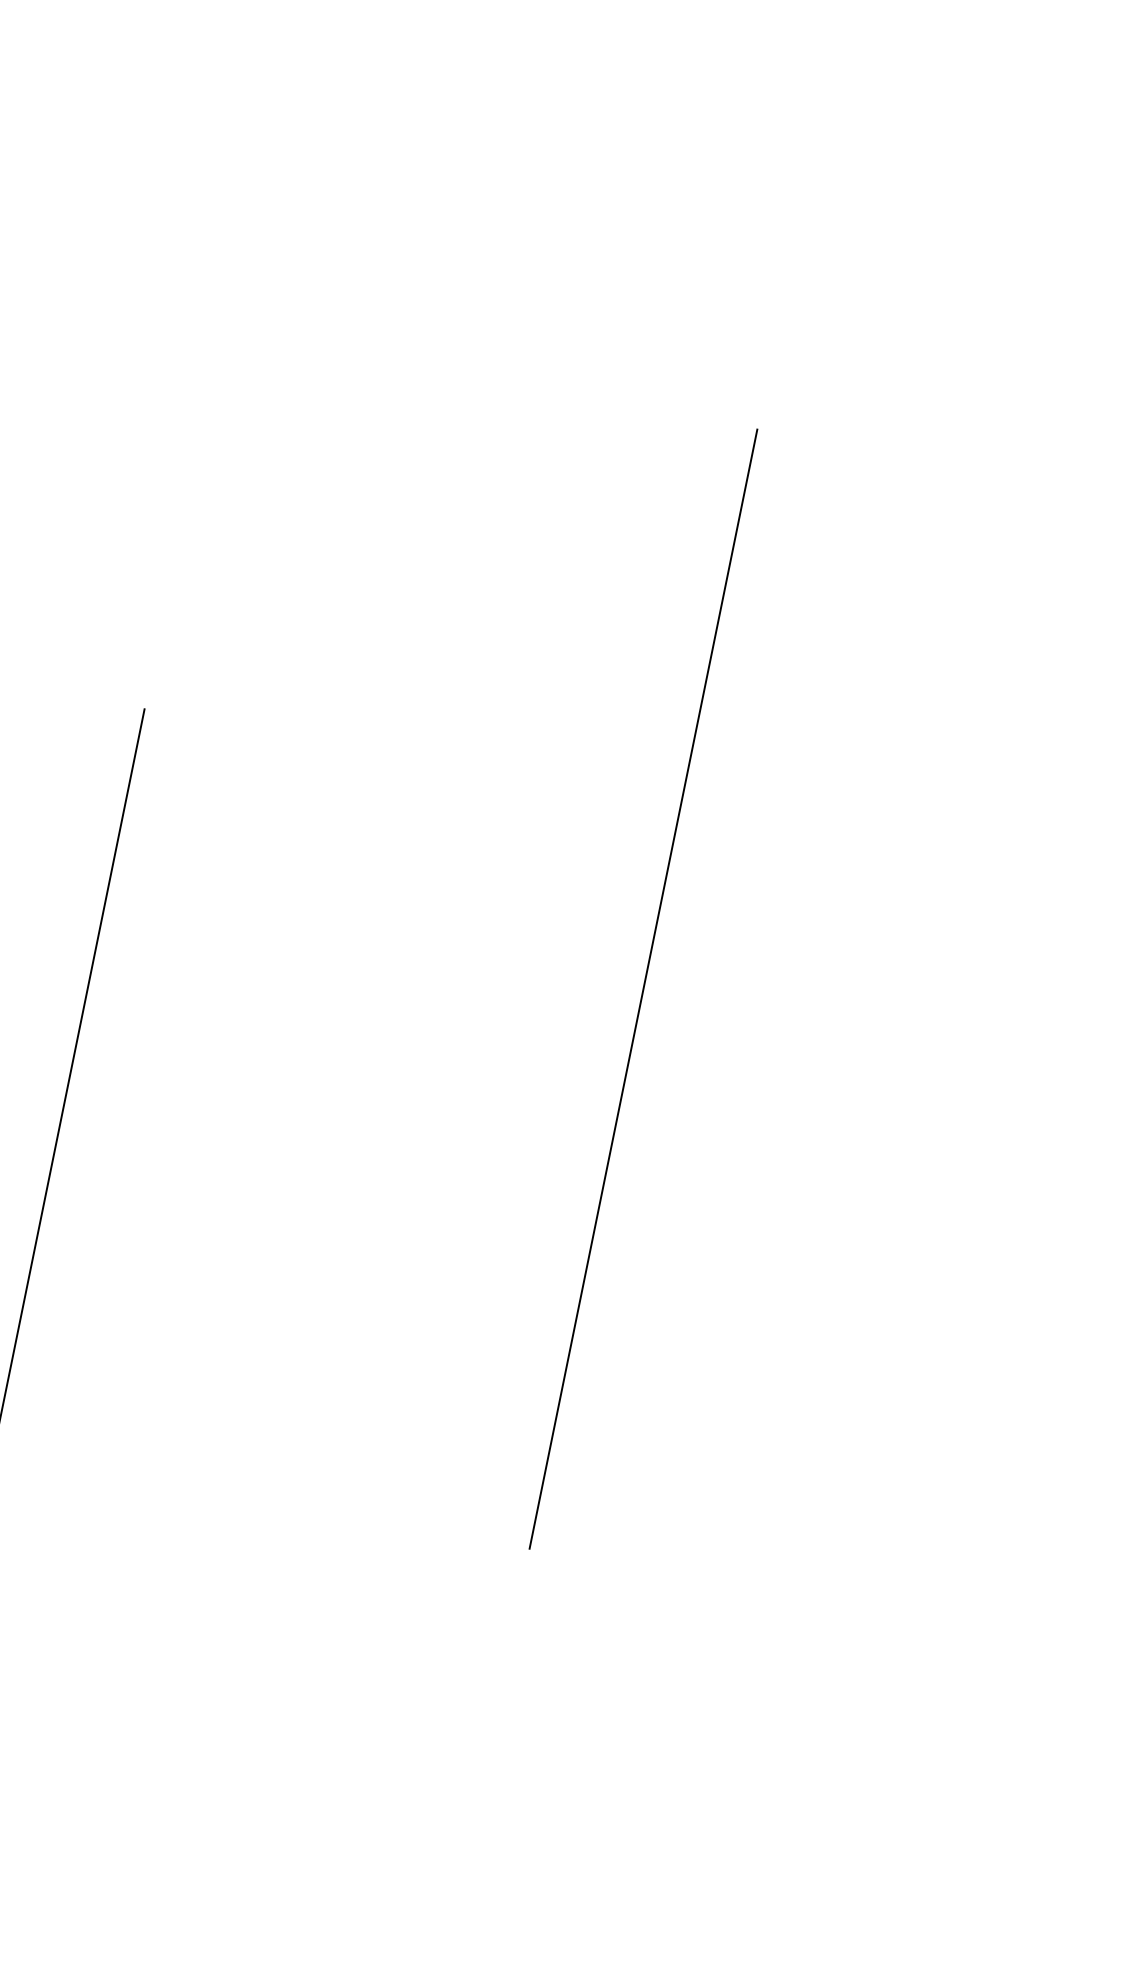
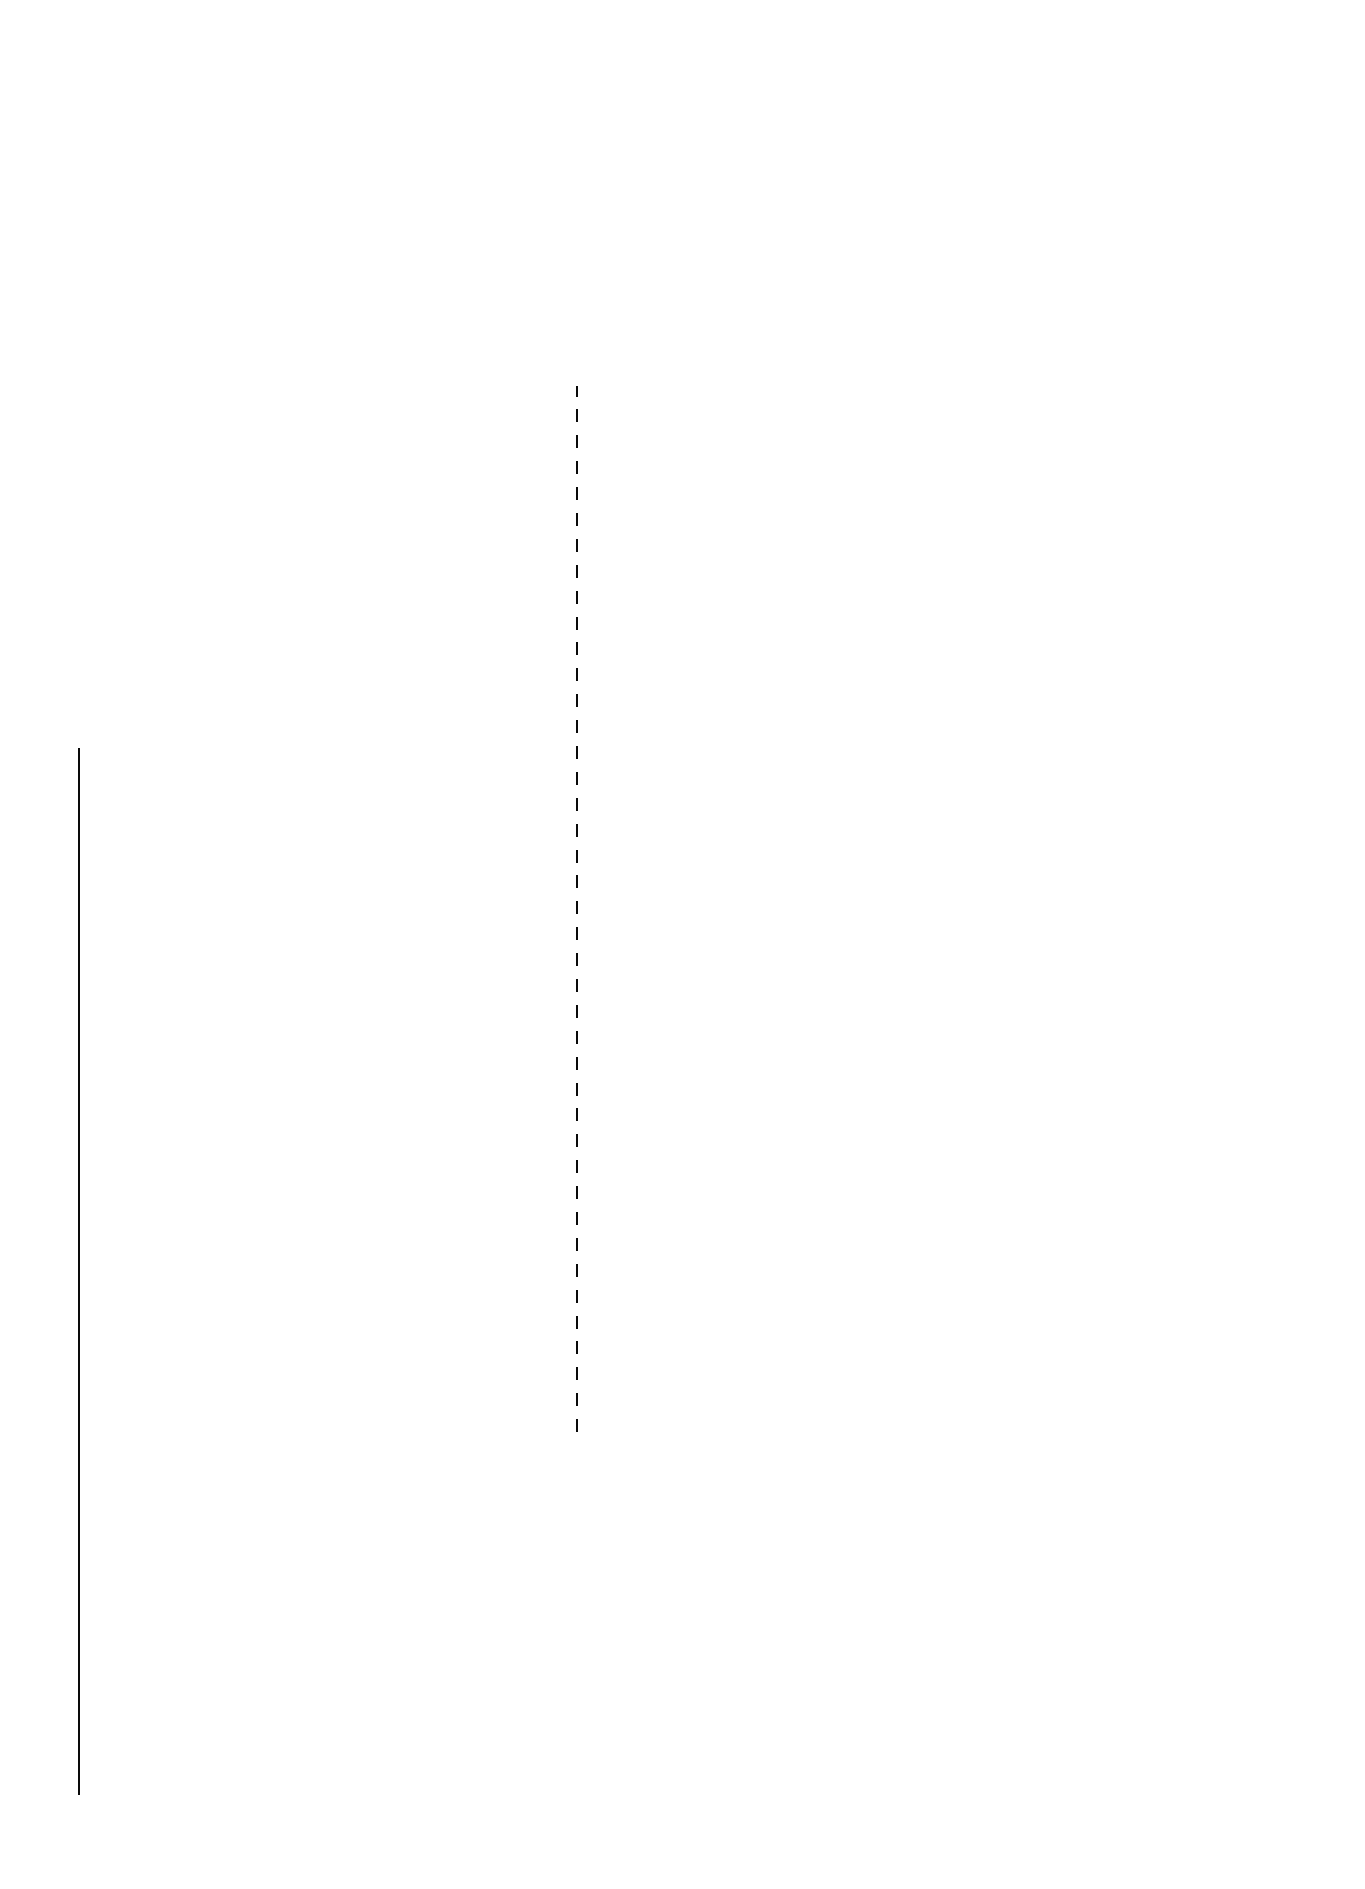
line: (643, 988) -> (577, 908), solid -> dashed

